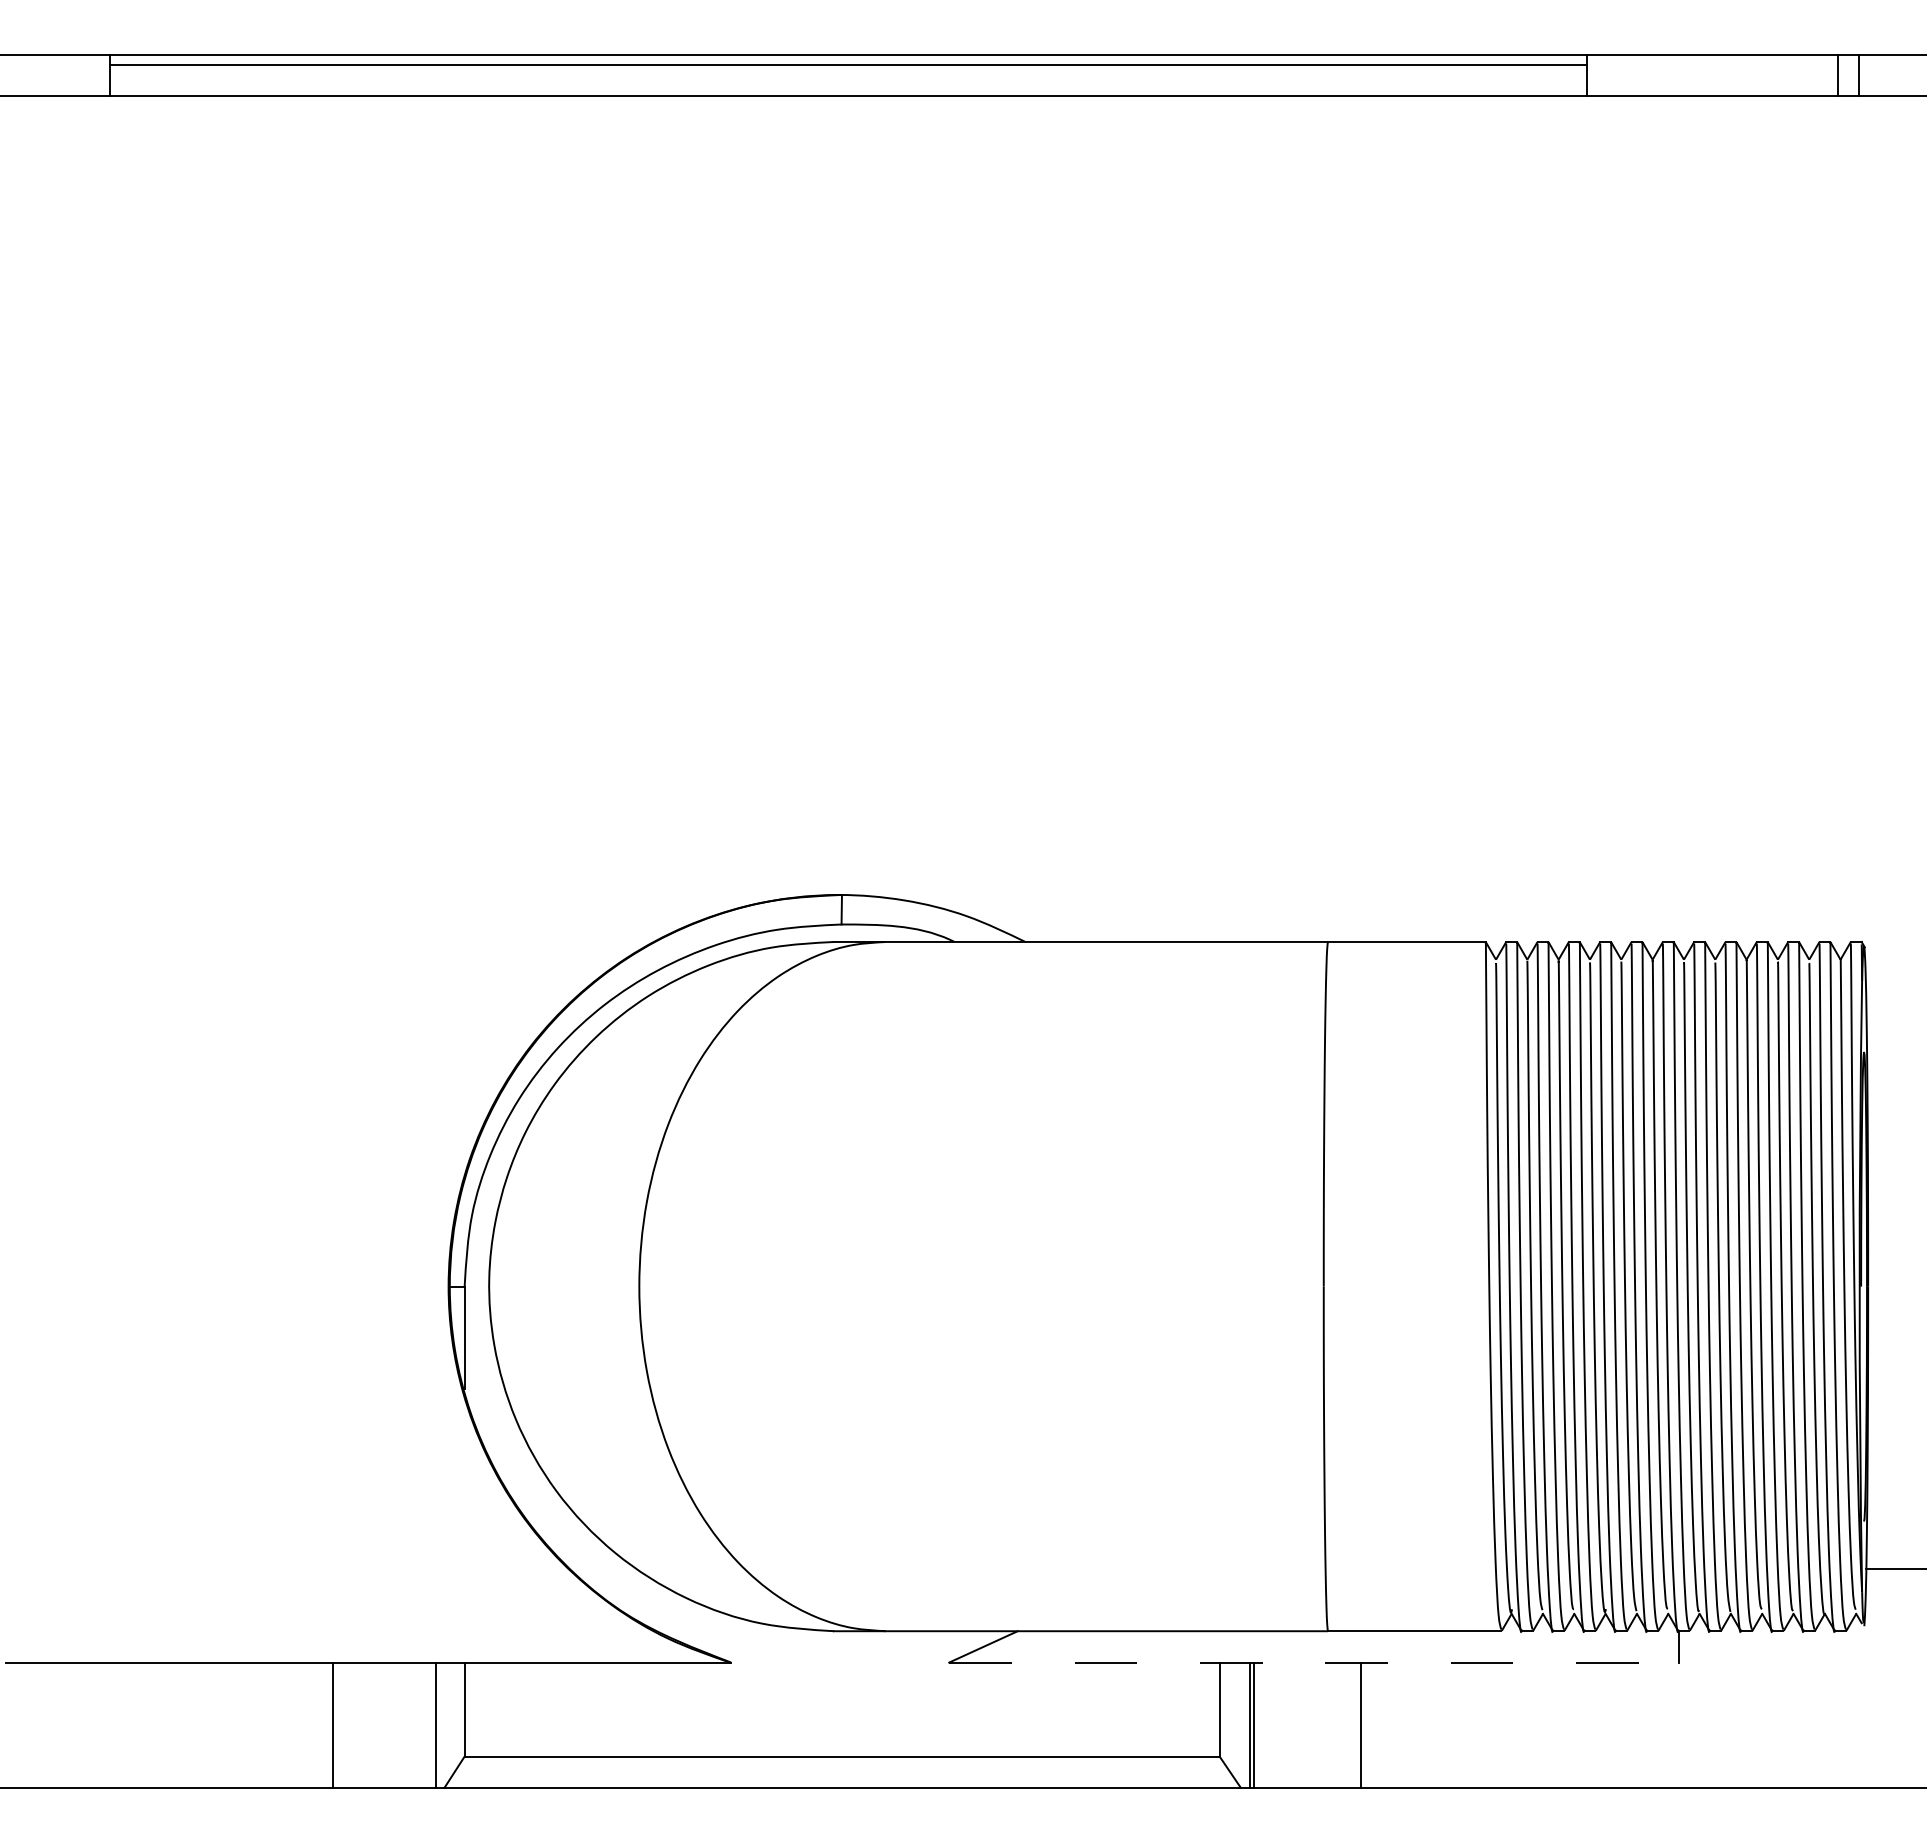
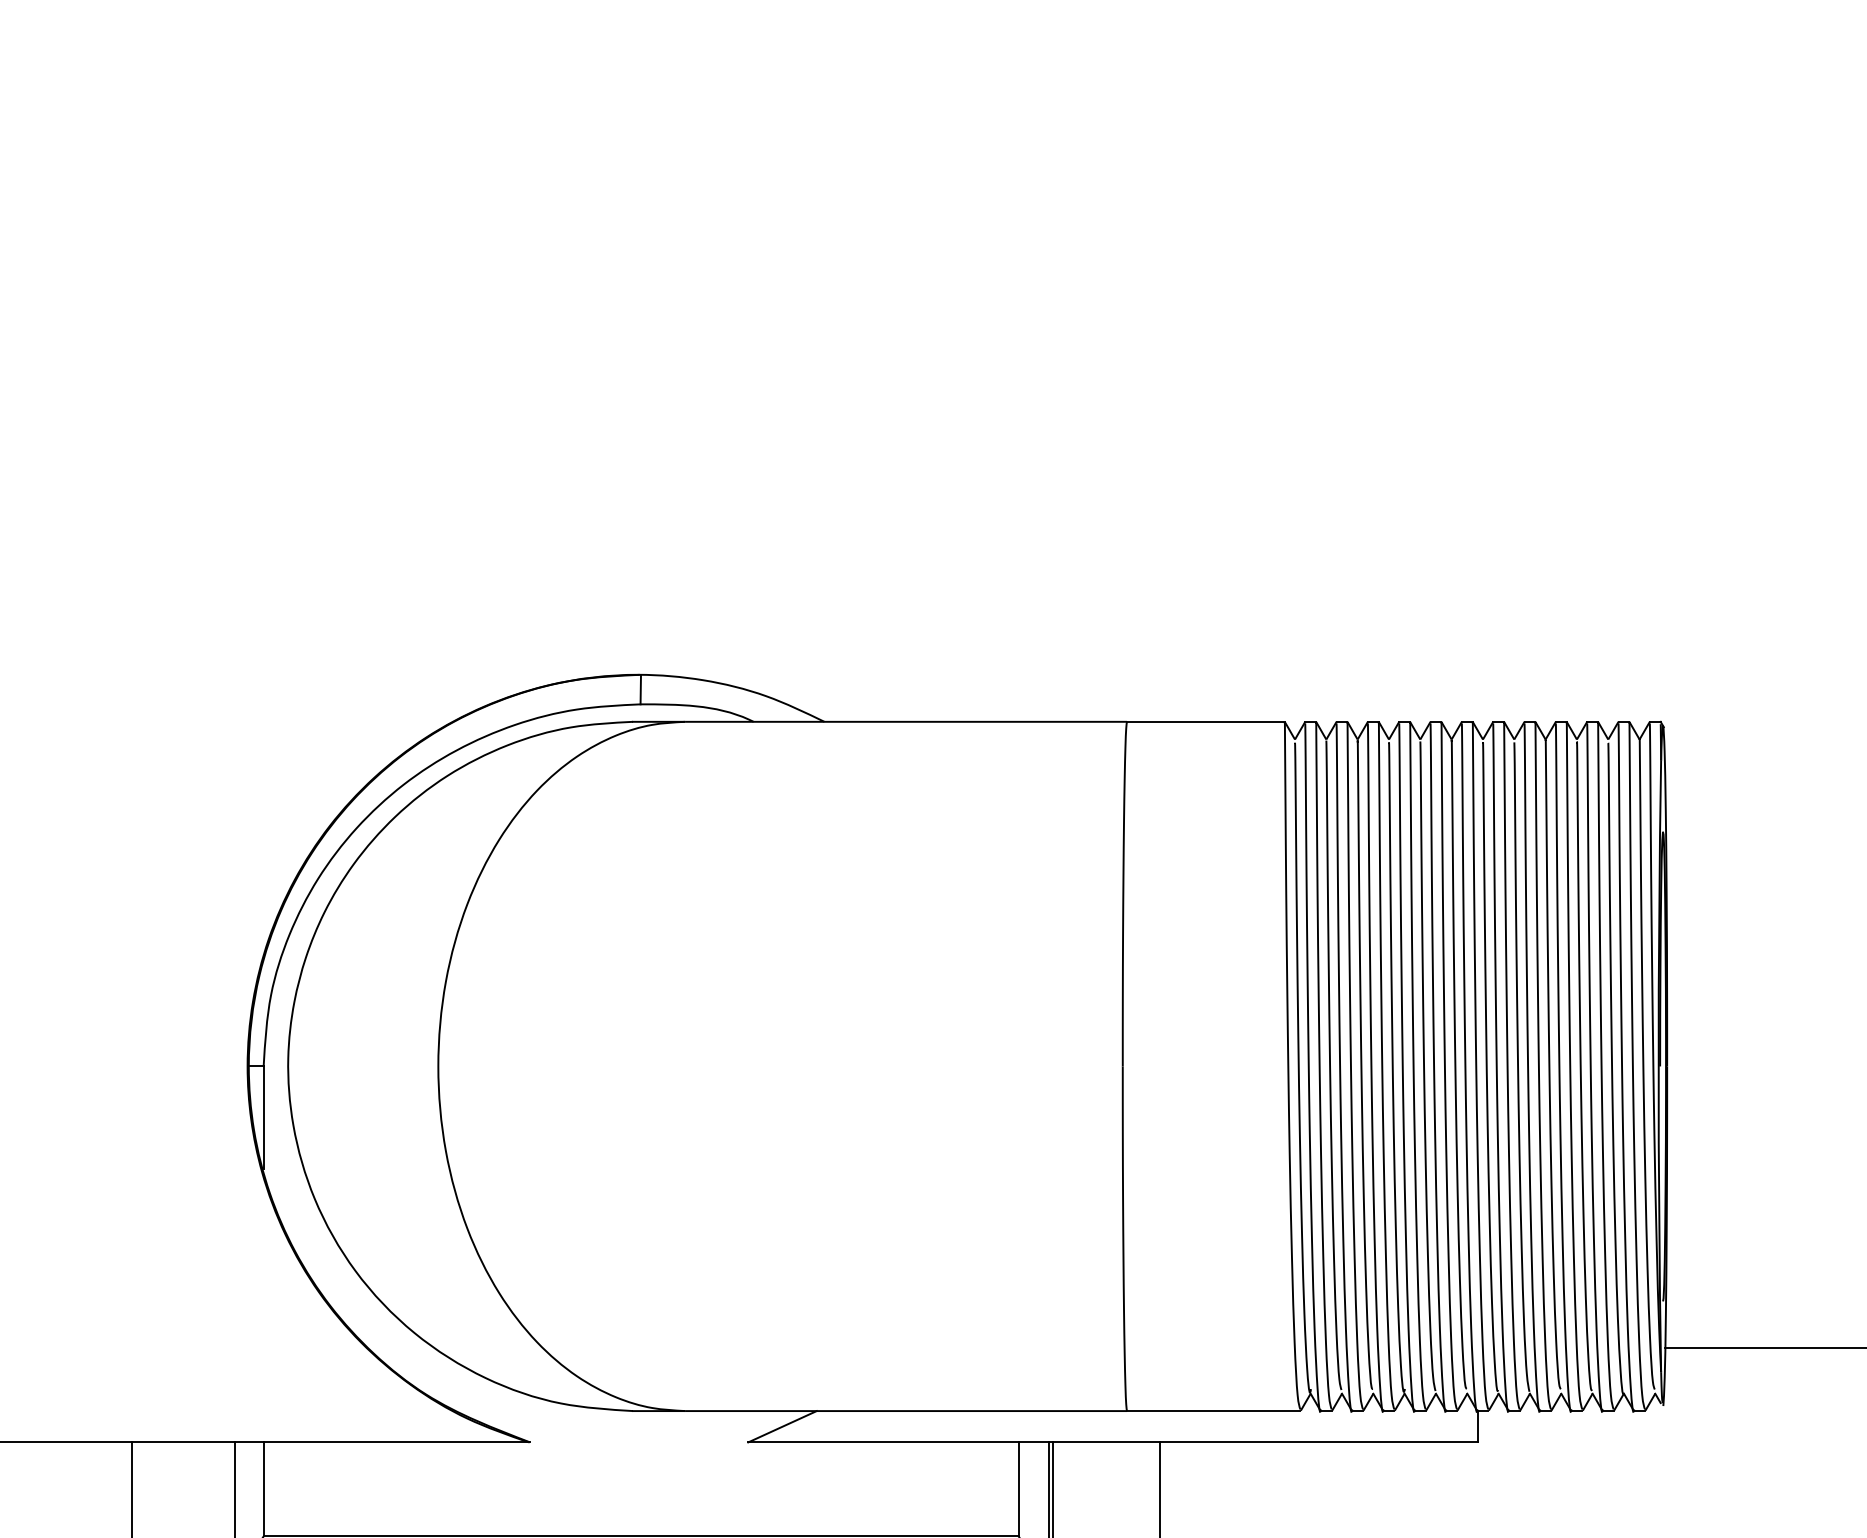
line: (1314, 1662) -> (1113, 1442), dashed -> solid

